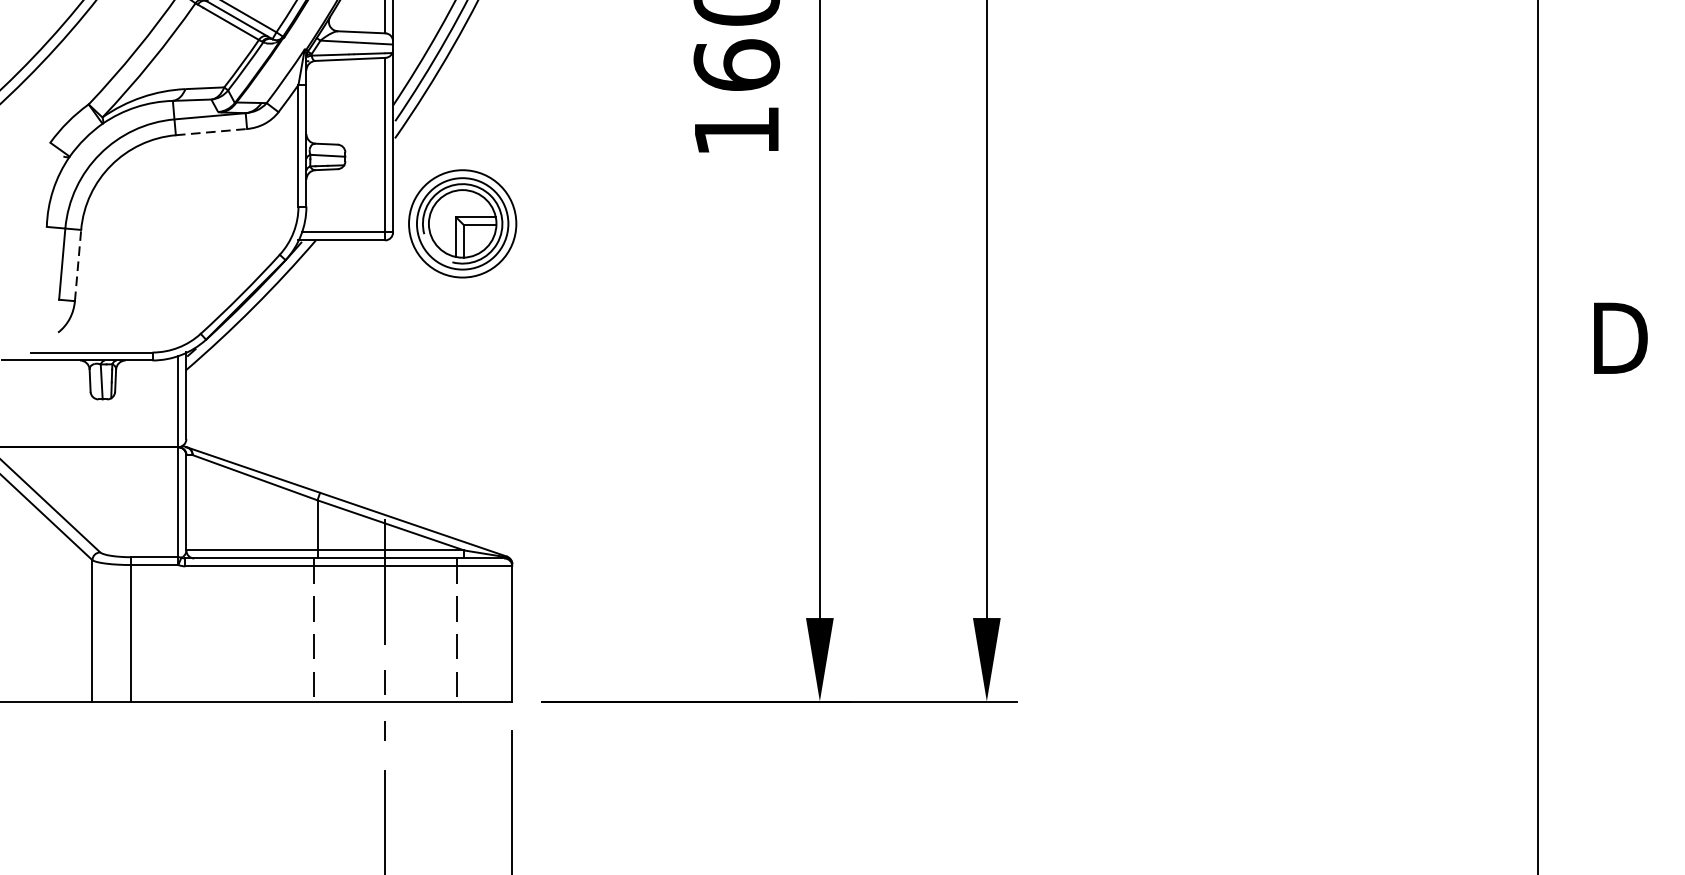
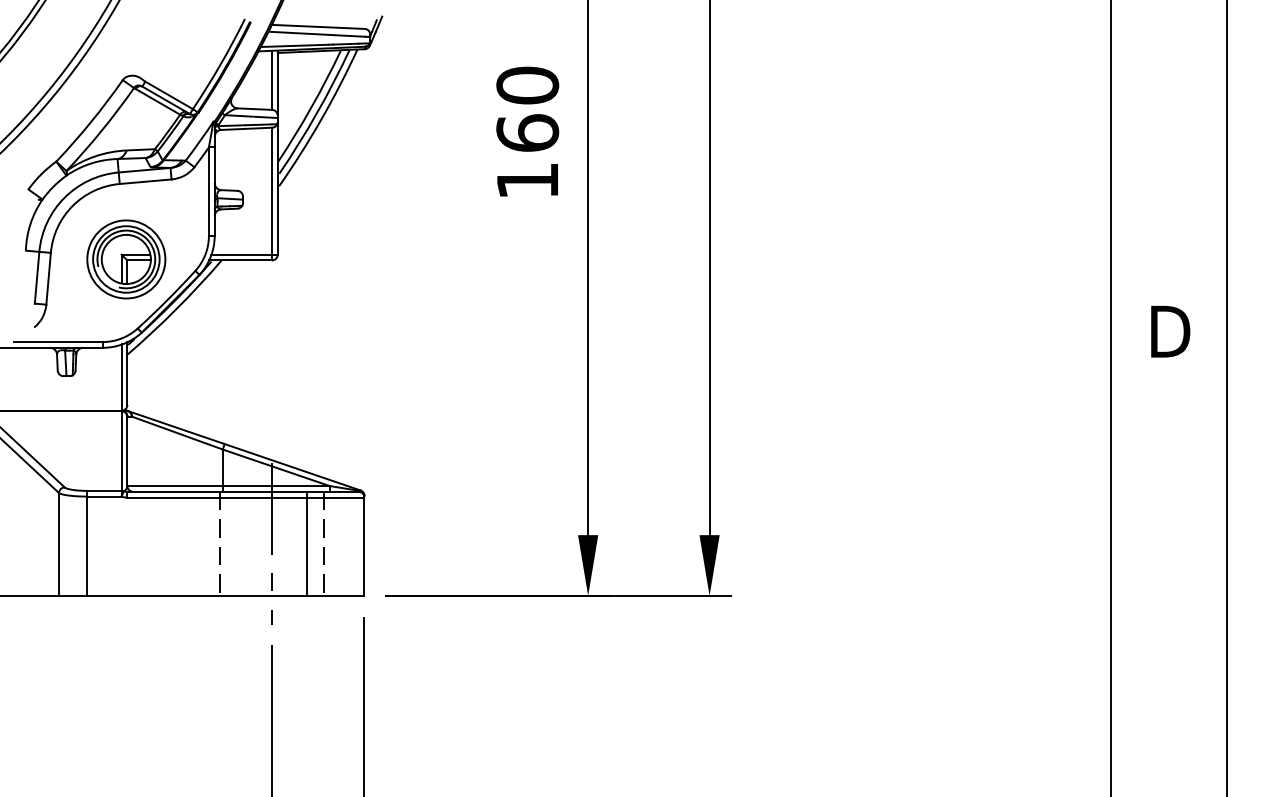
line: (212, 131) -> (146, 181), dashed -> solid
part: (462, 223) -> (126, 259), moved
line: (77, 265) -> (48, 278), dashed -> solid
line: (432, 629) -> (306, 543), added

